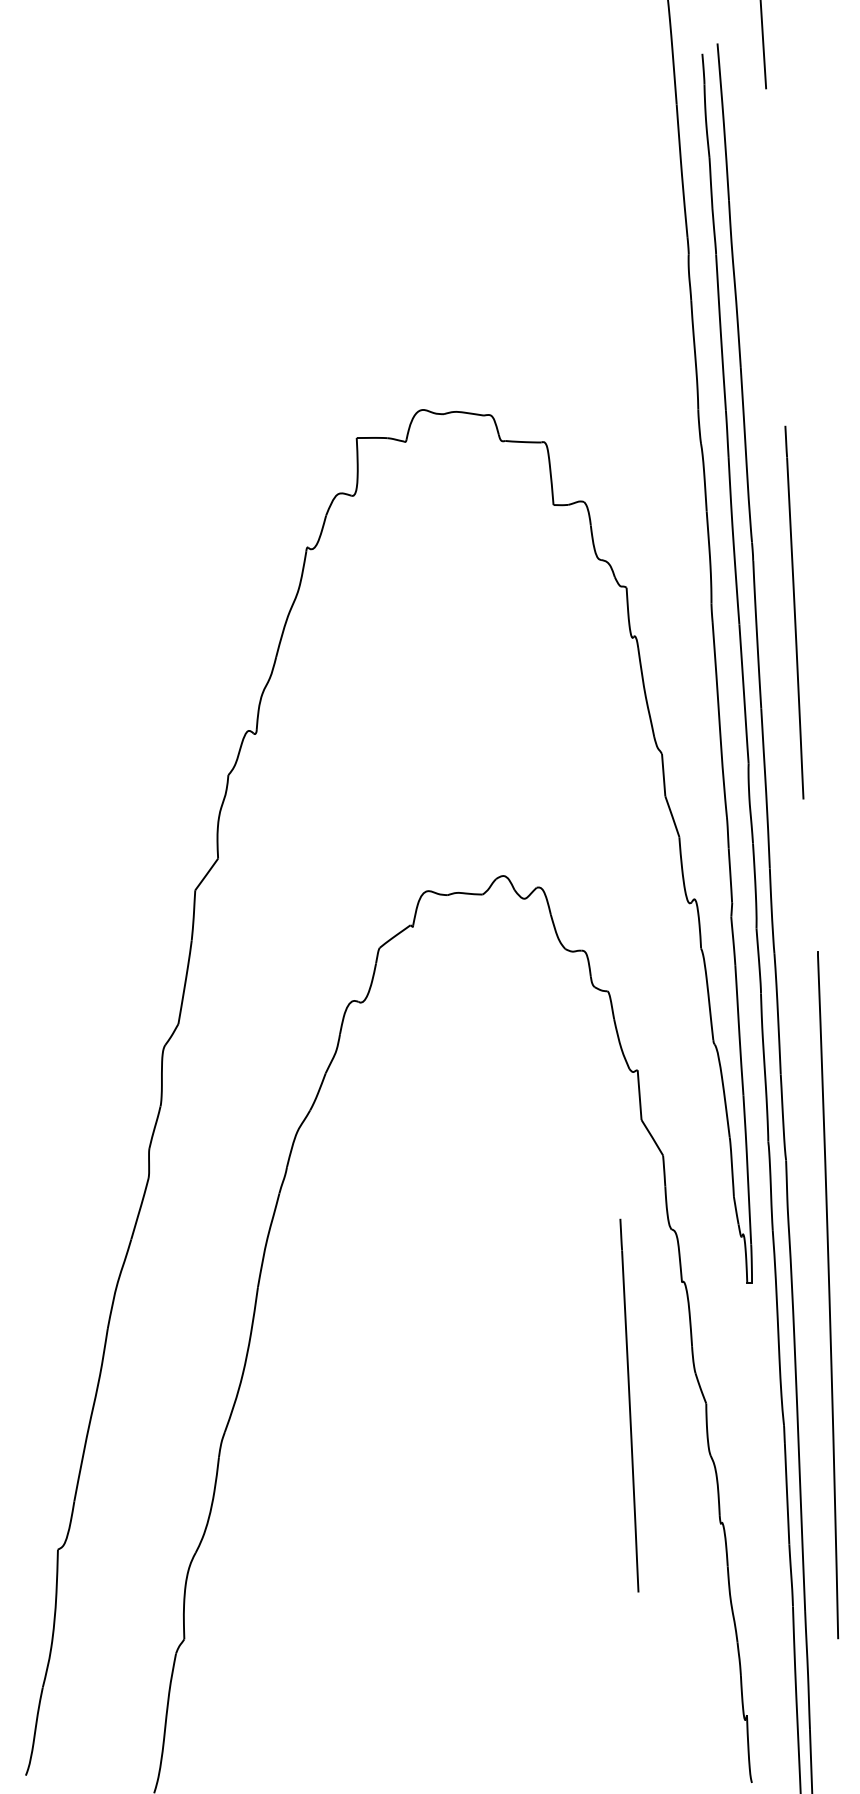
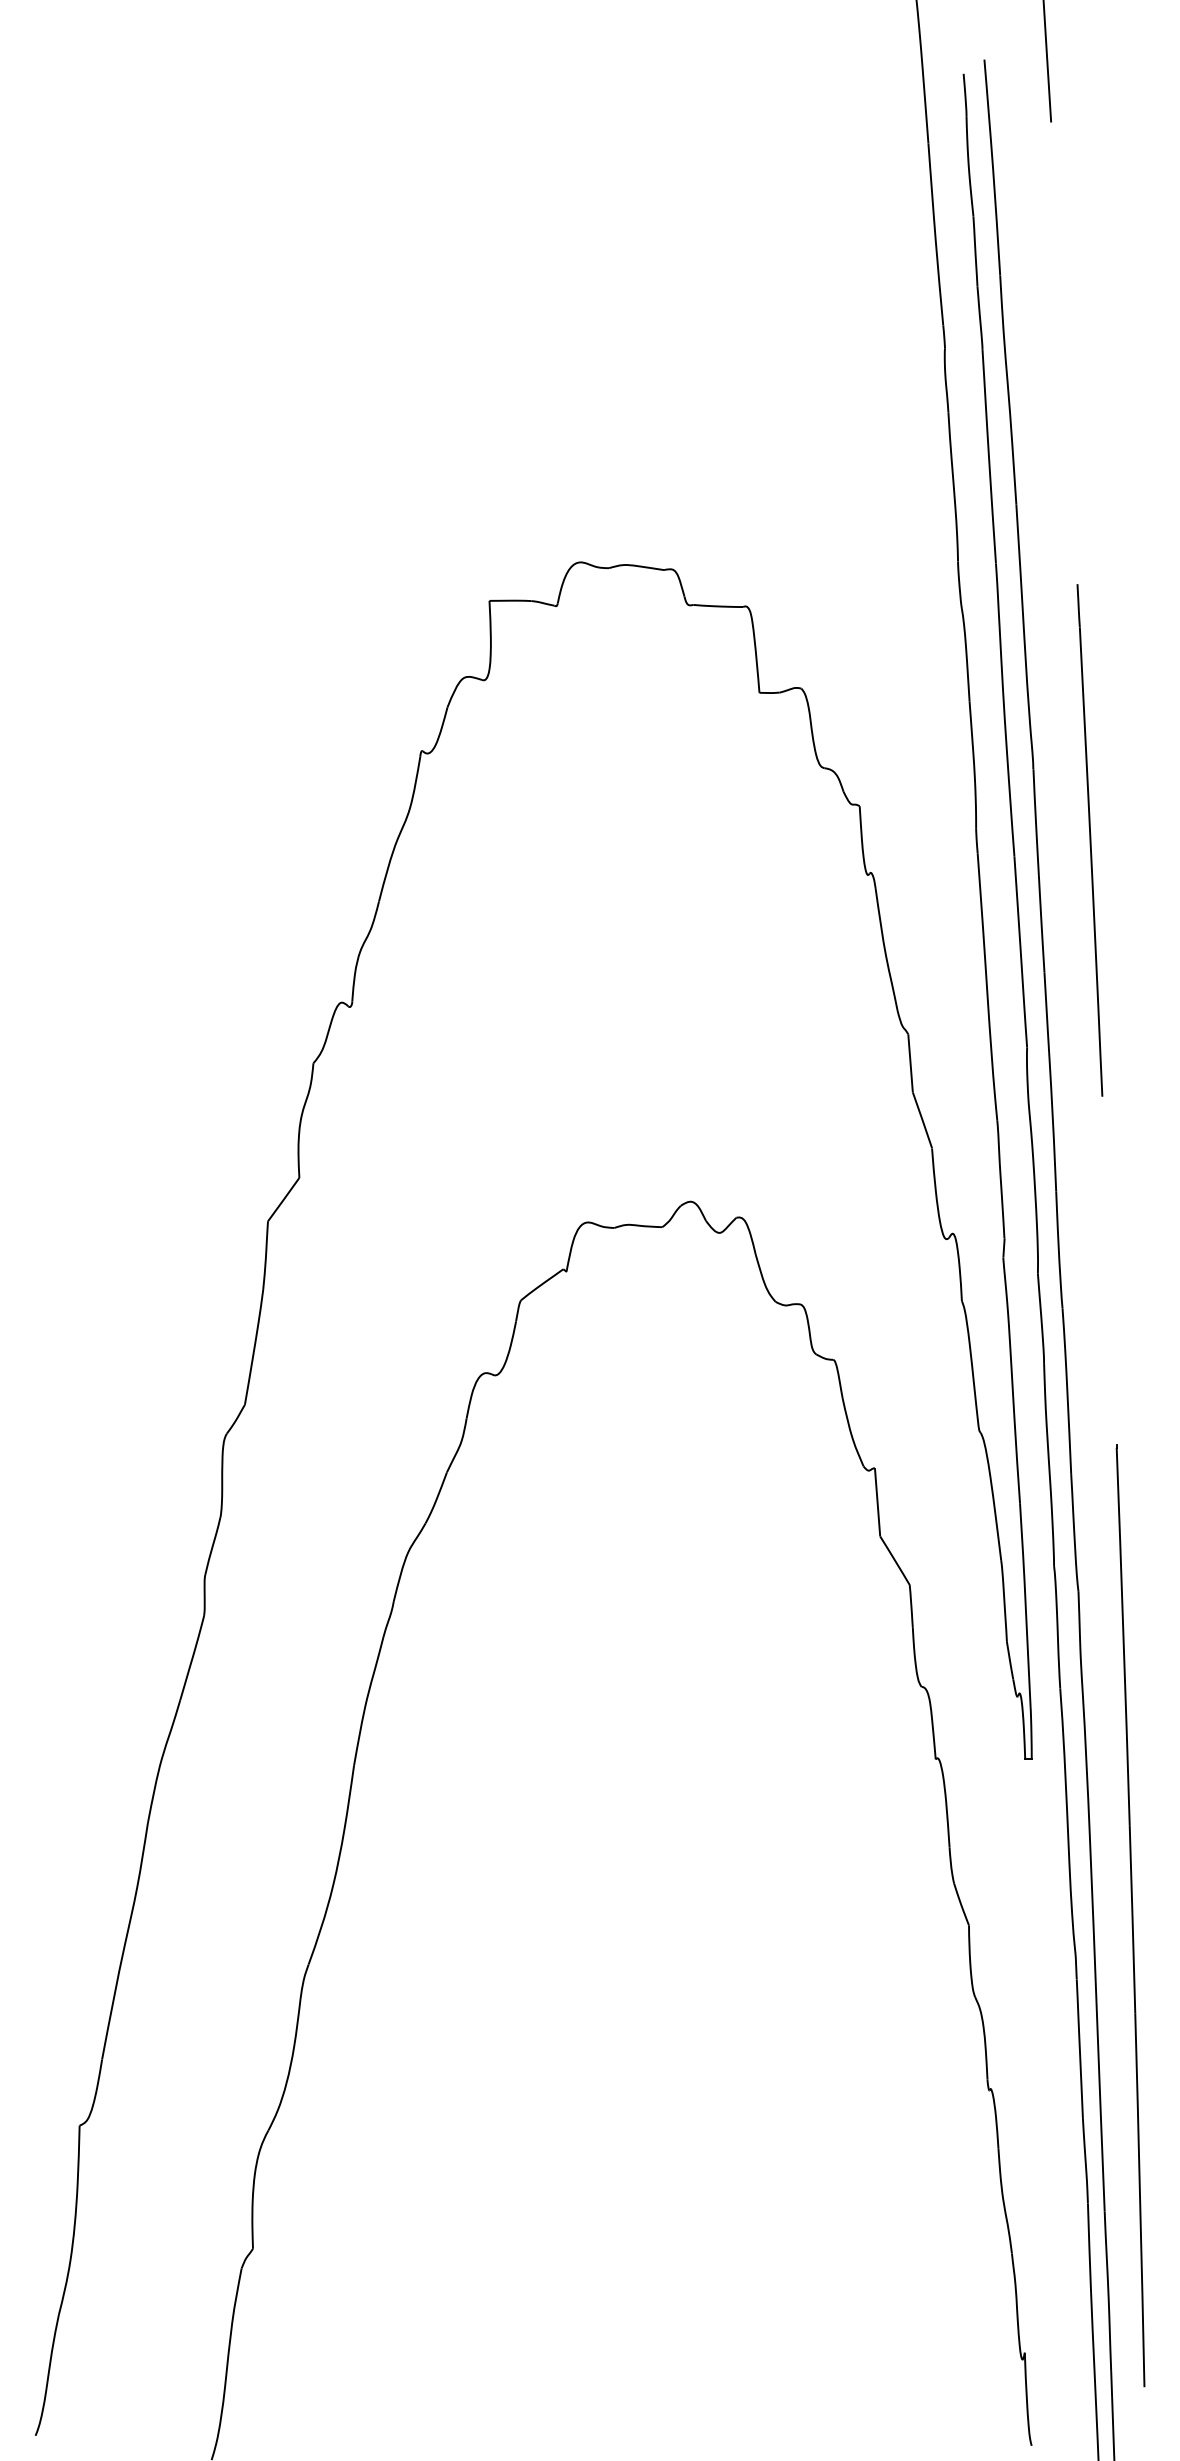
part: (828, 1295) -> (1131, 1915), moved
line: (629, 1405) -> (863, 1928), removed

